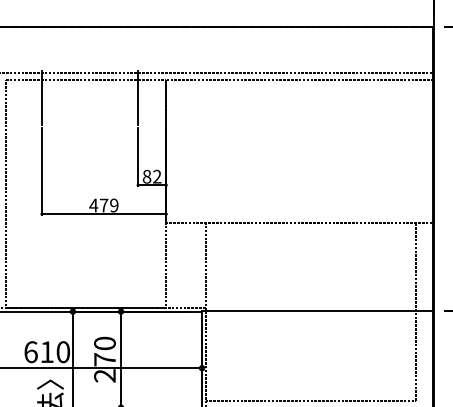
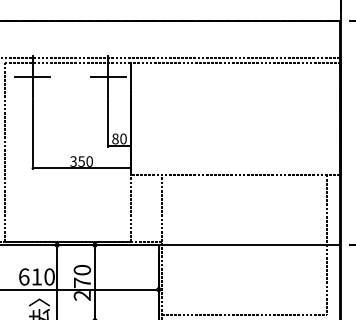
line: (41, 97) -> (32, 76), added
line: (137, 97) -> (107, 76), added
text: (157, 176) -> (123, 138), 82 -> 80
text: (103, 205) -> (81, 161), 479 -> 350

